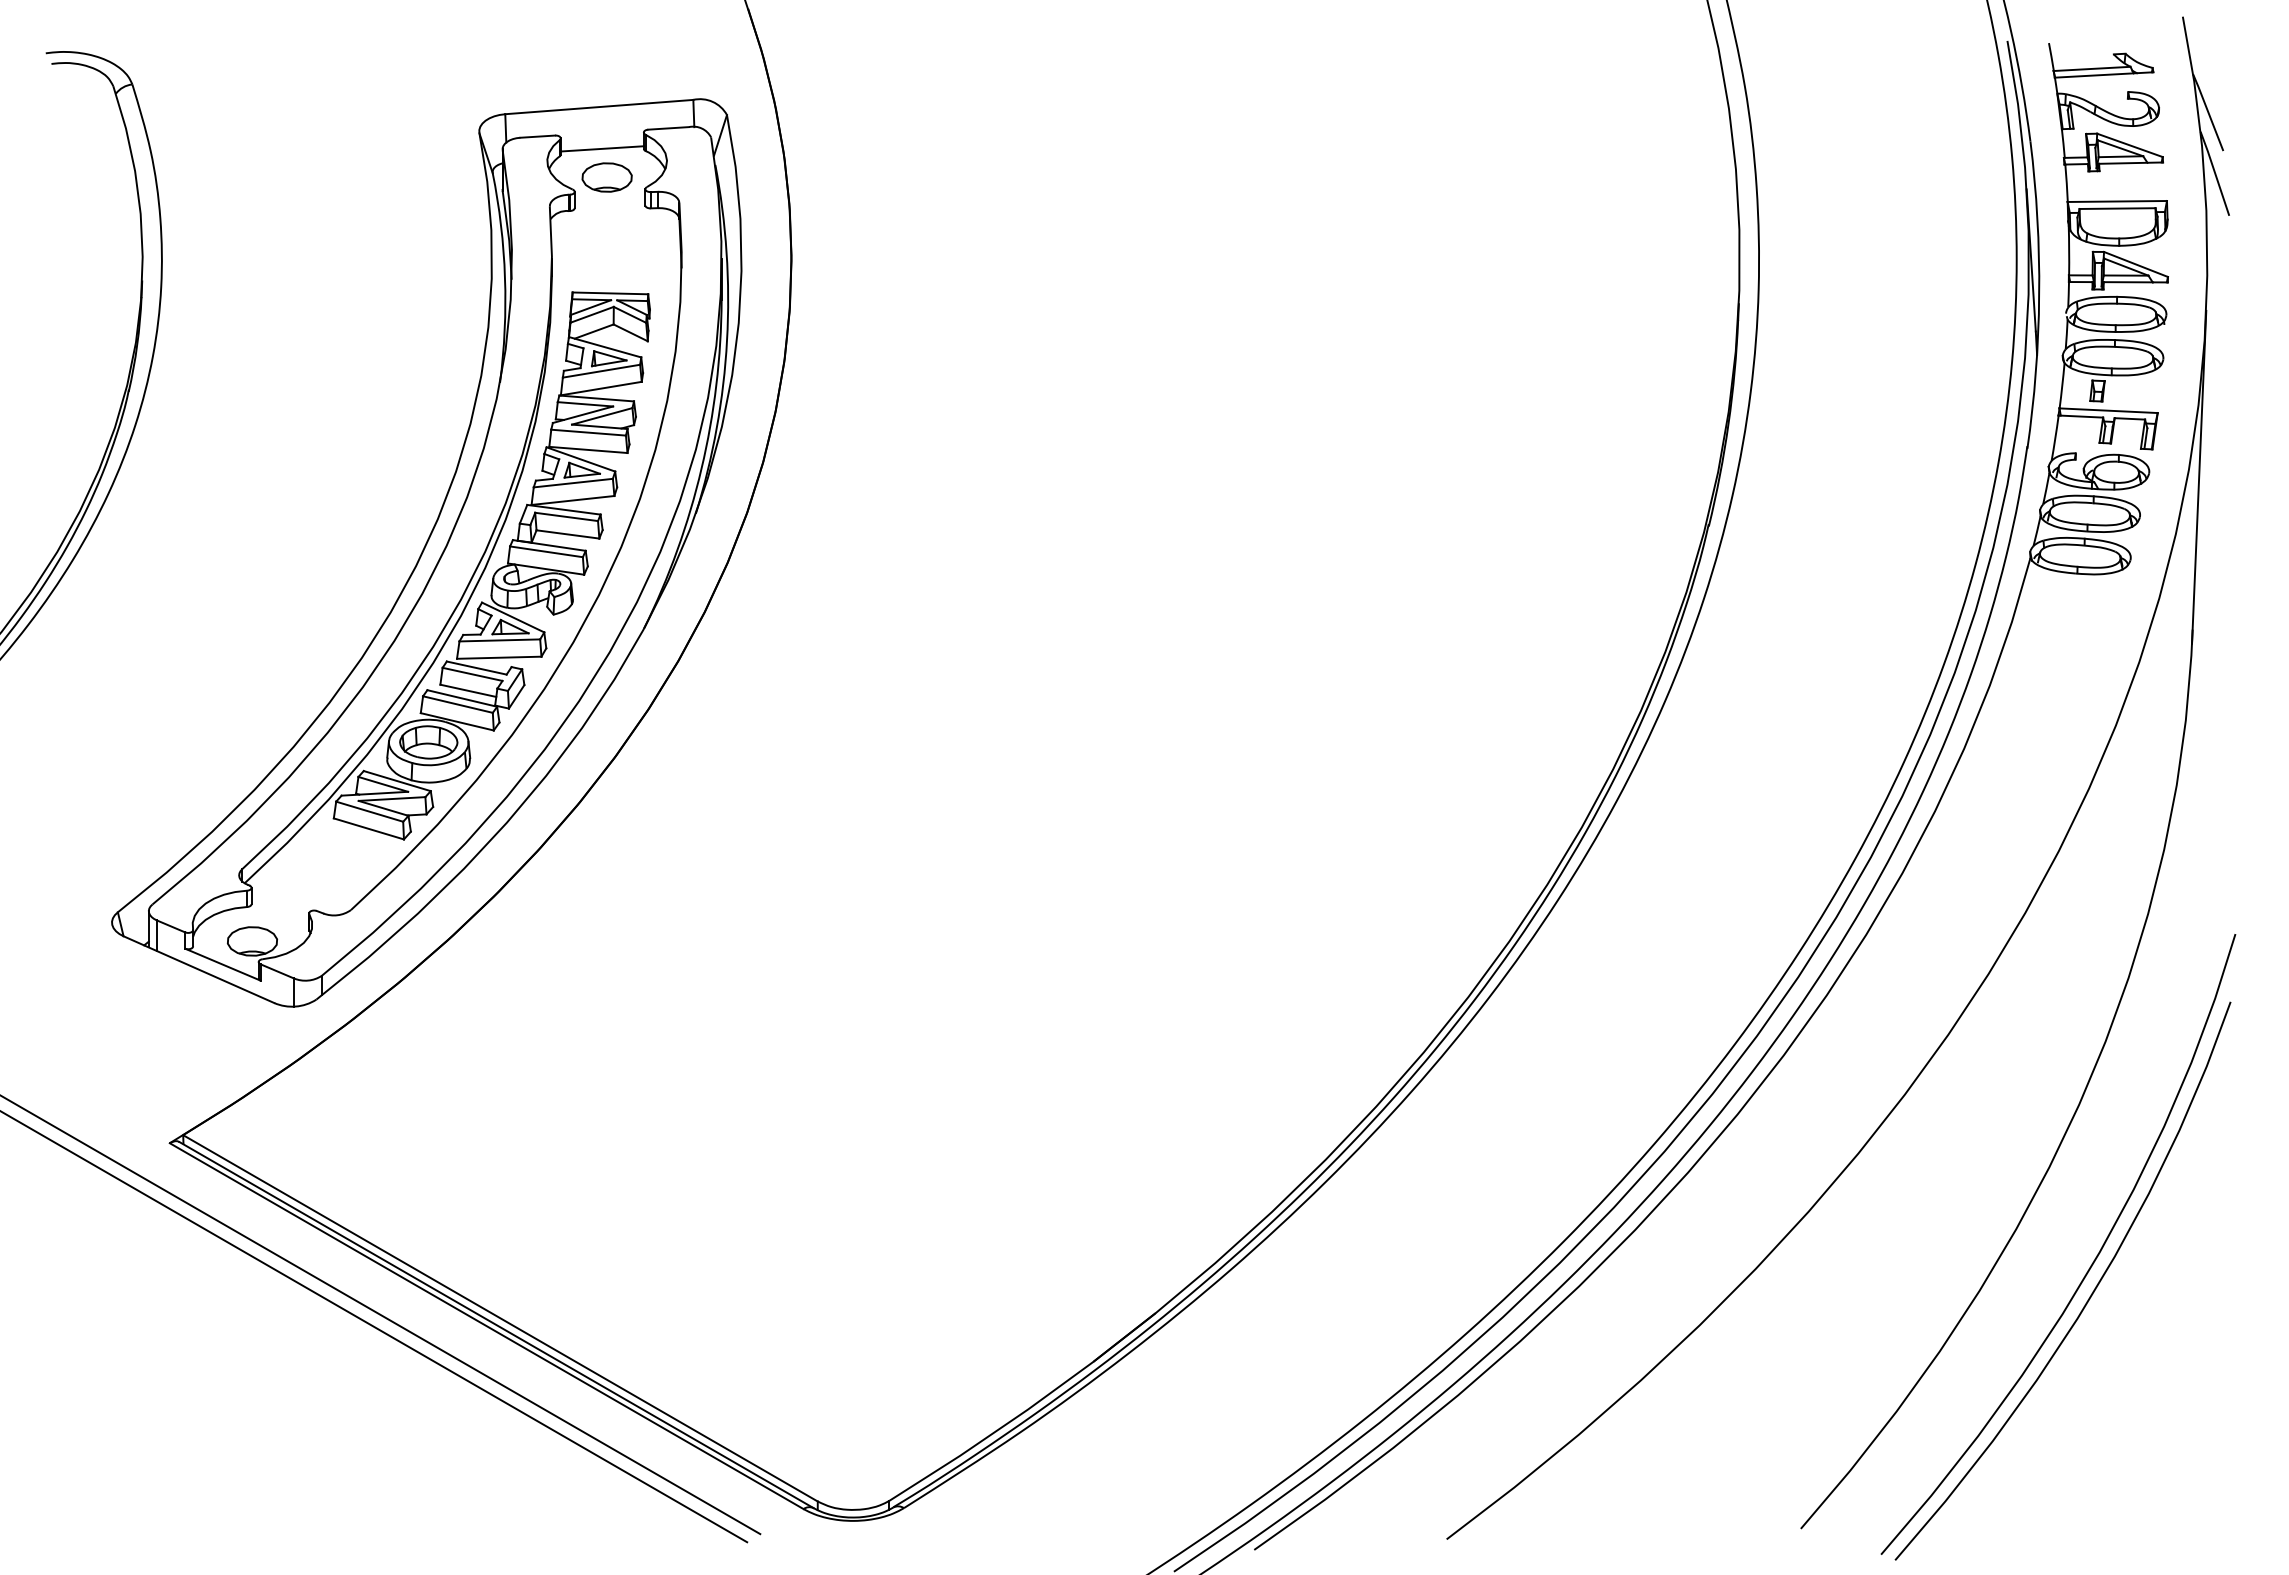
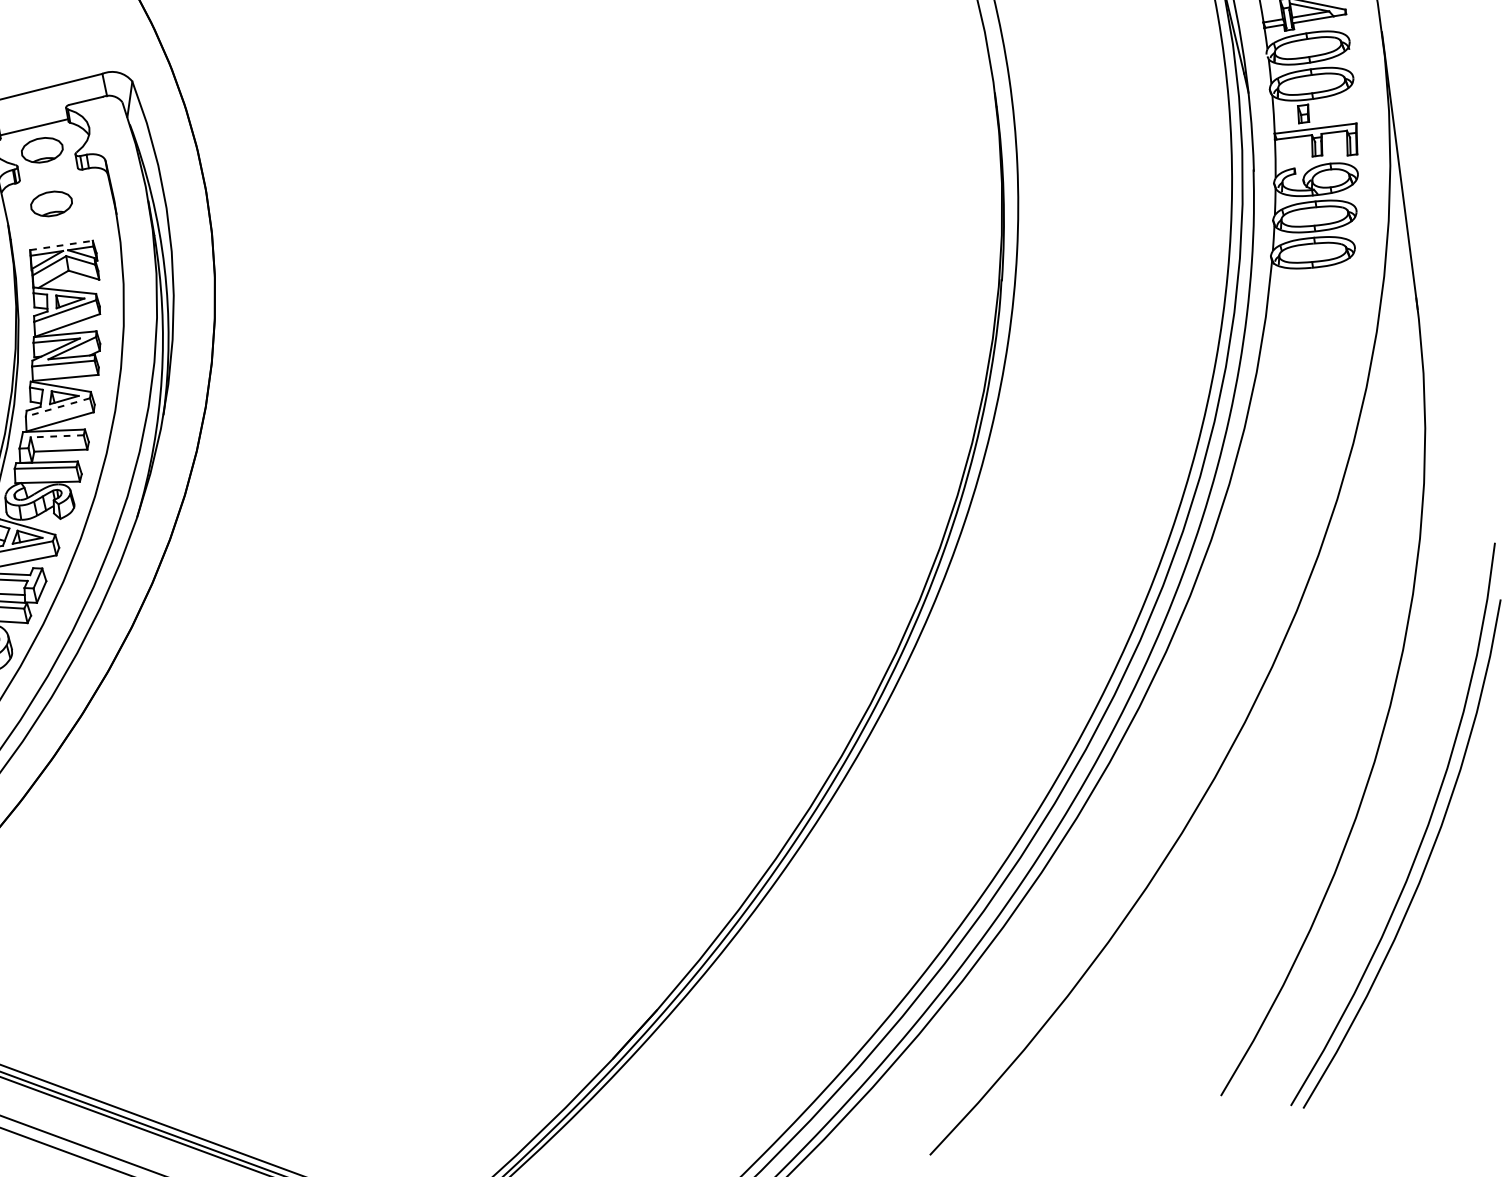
part: (606, 242) -> (51, 204), added
line: (610, 293) -> (61, 245), solid -> dashed
line: (573, 483) -> (58, 407), solid -> dashed
line: (566, 516) -> (57, 436), solid -> dashed

